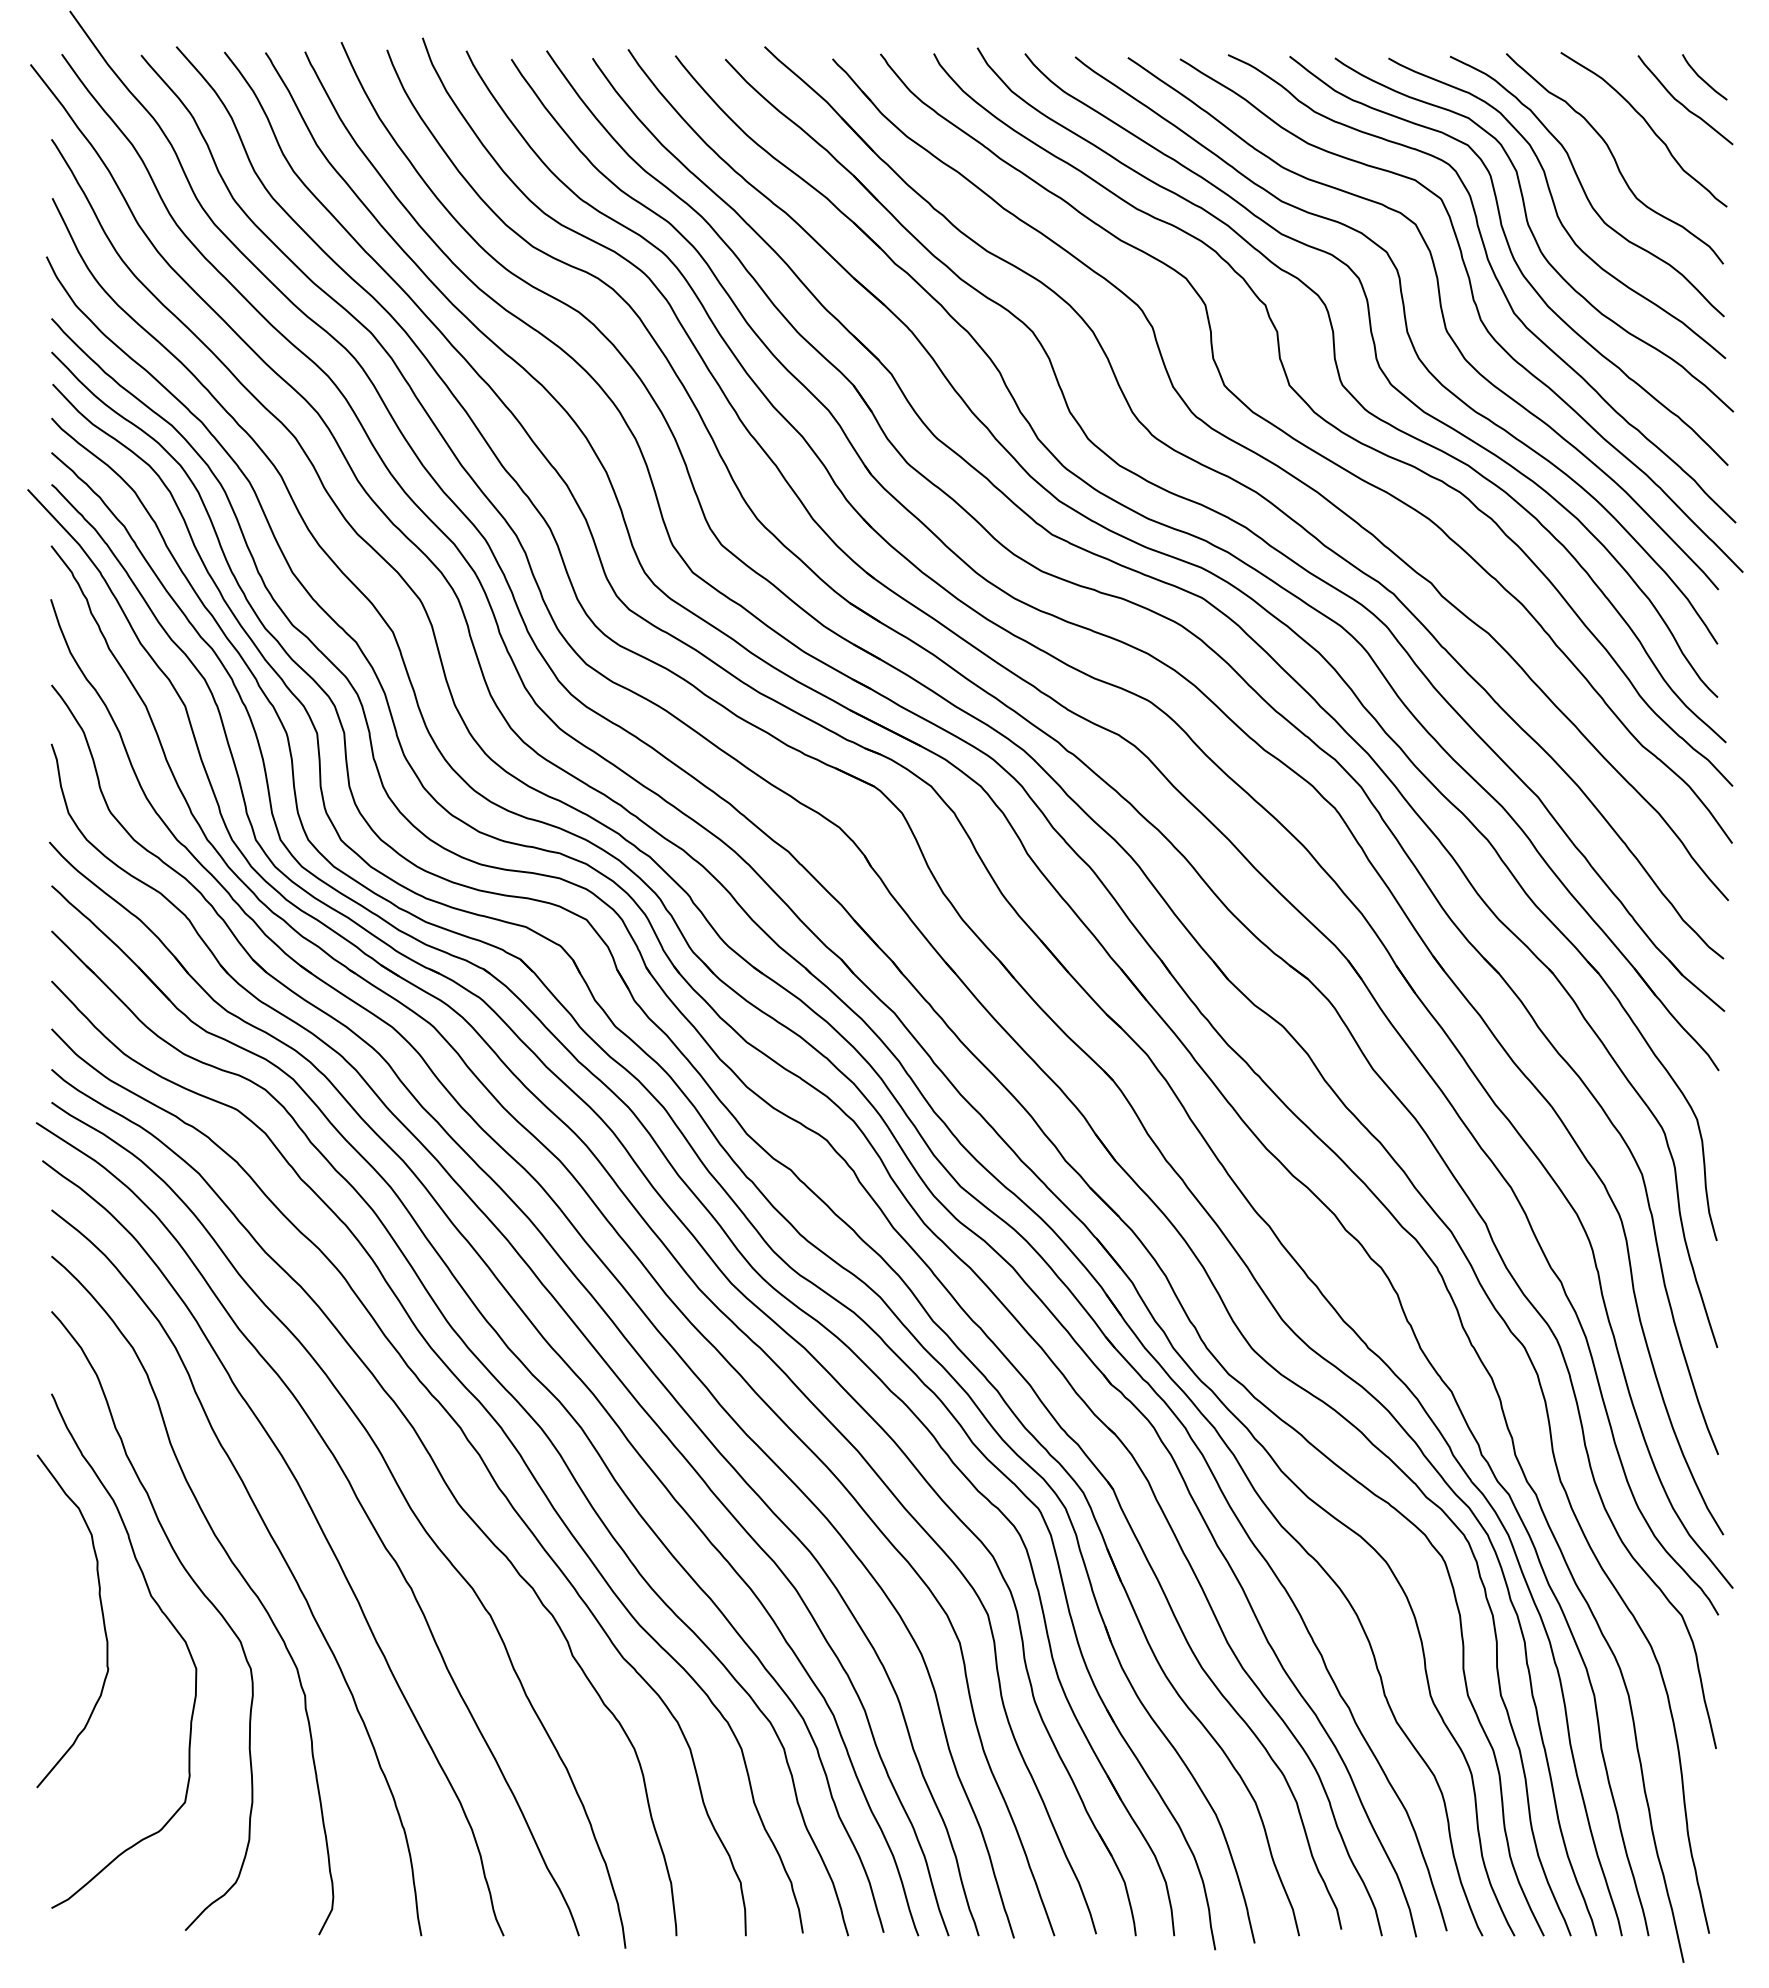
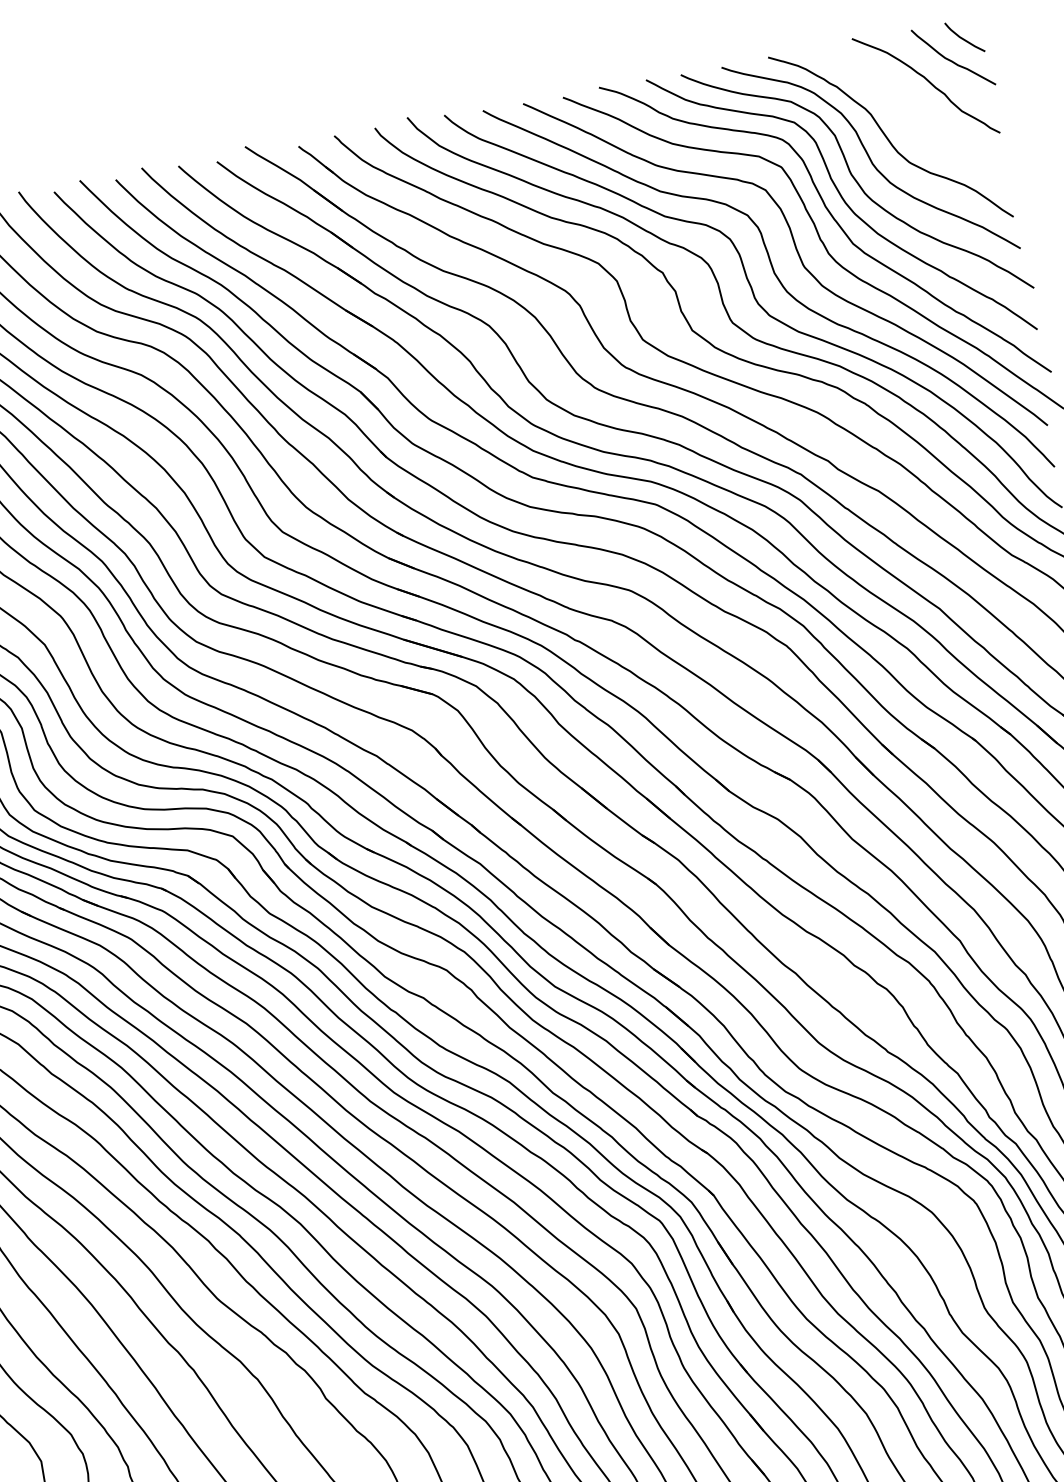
curve: (1614, 158) -> (907, 111), removed

